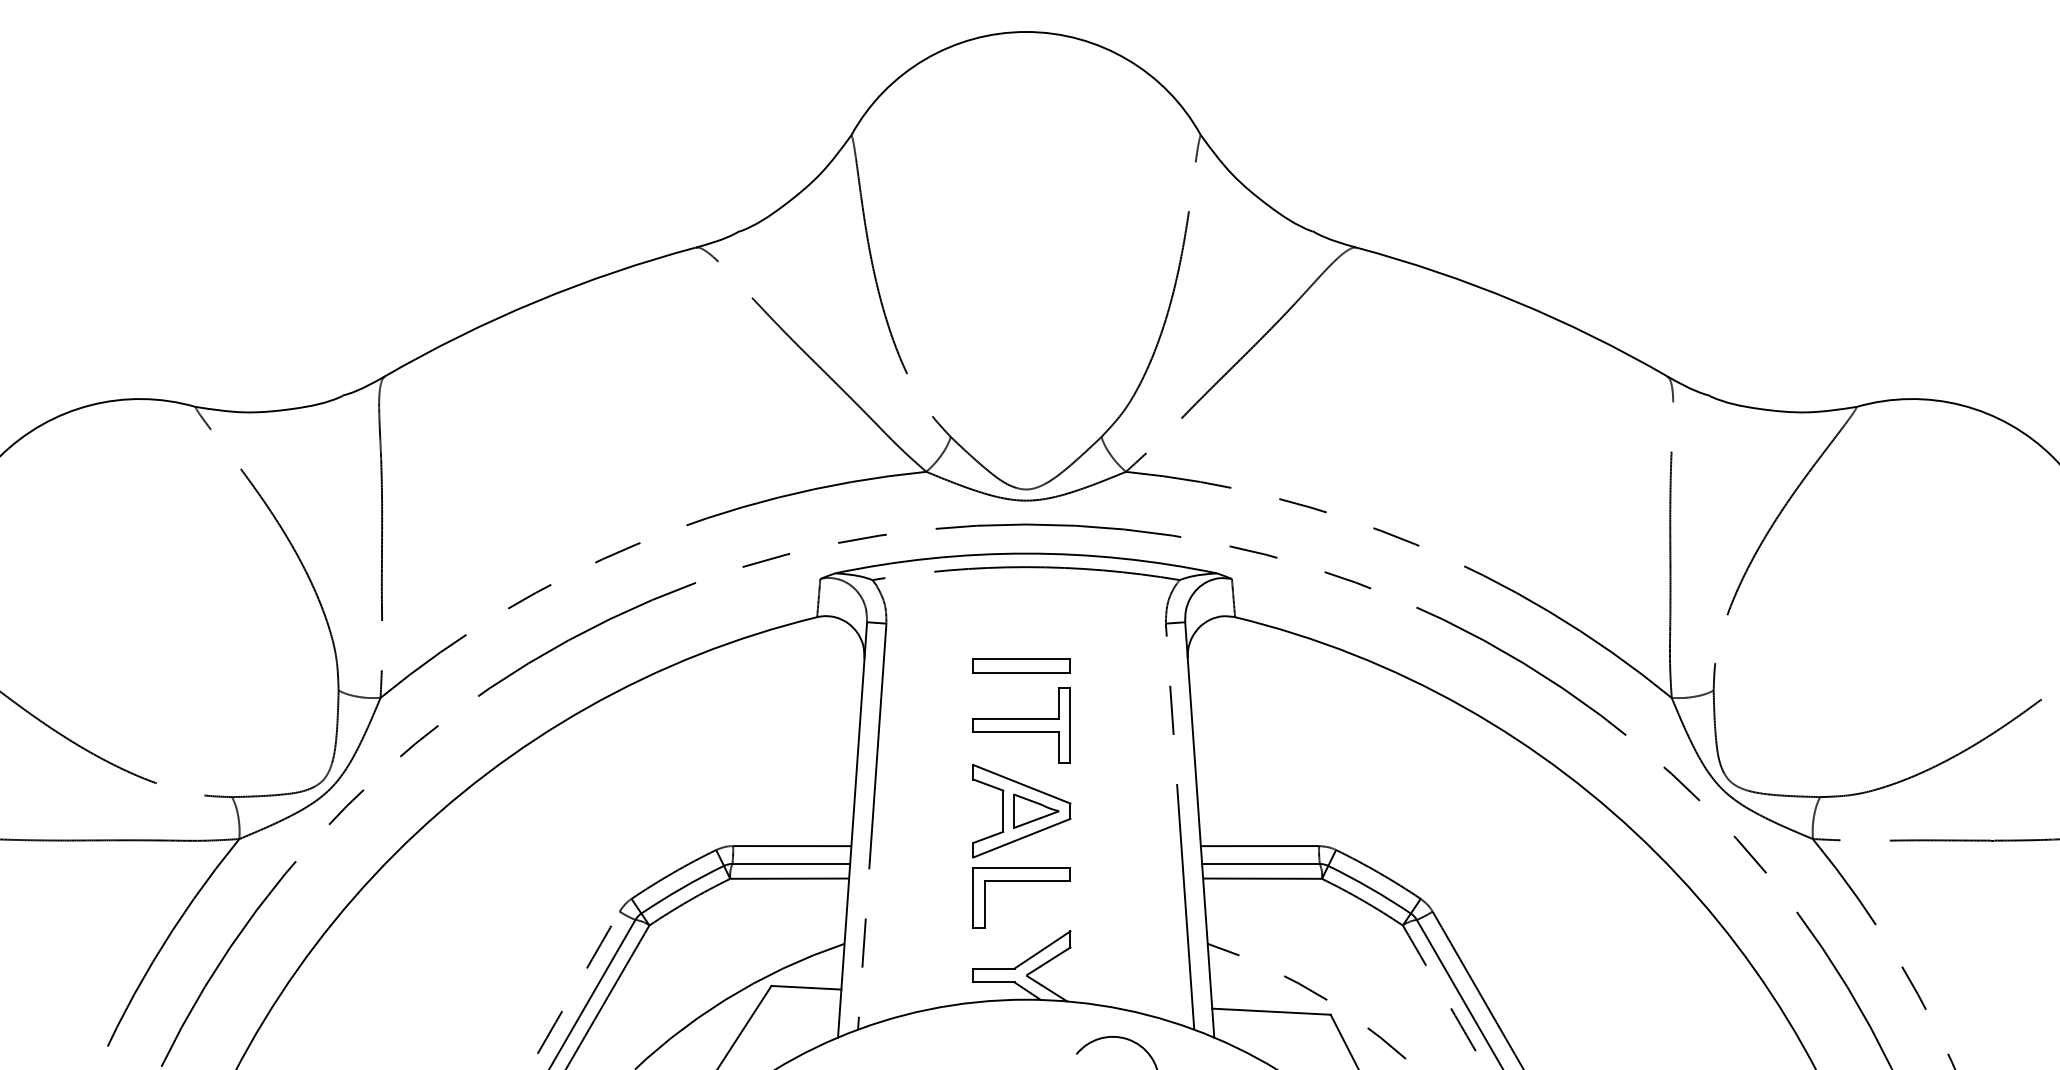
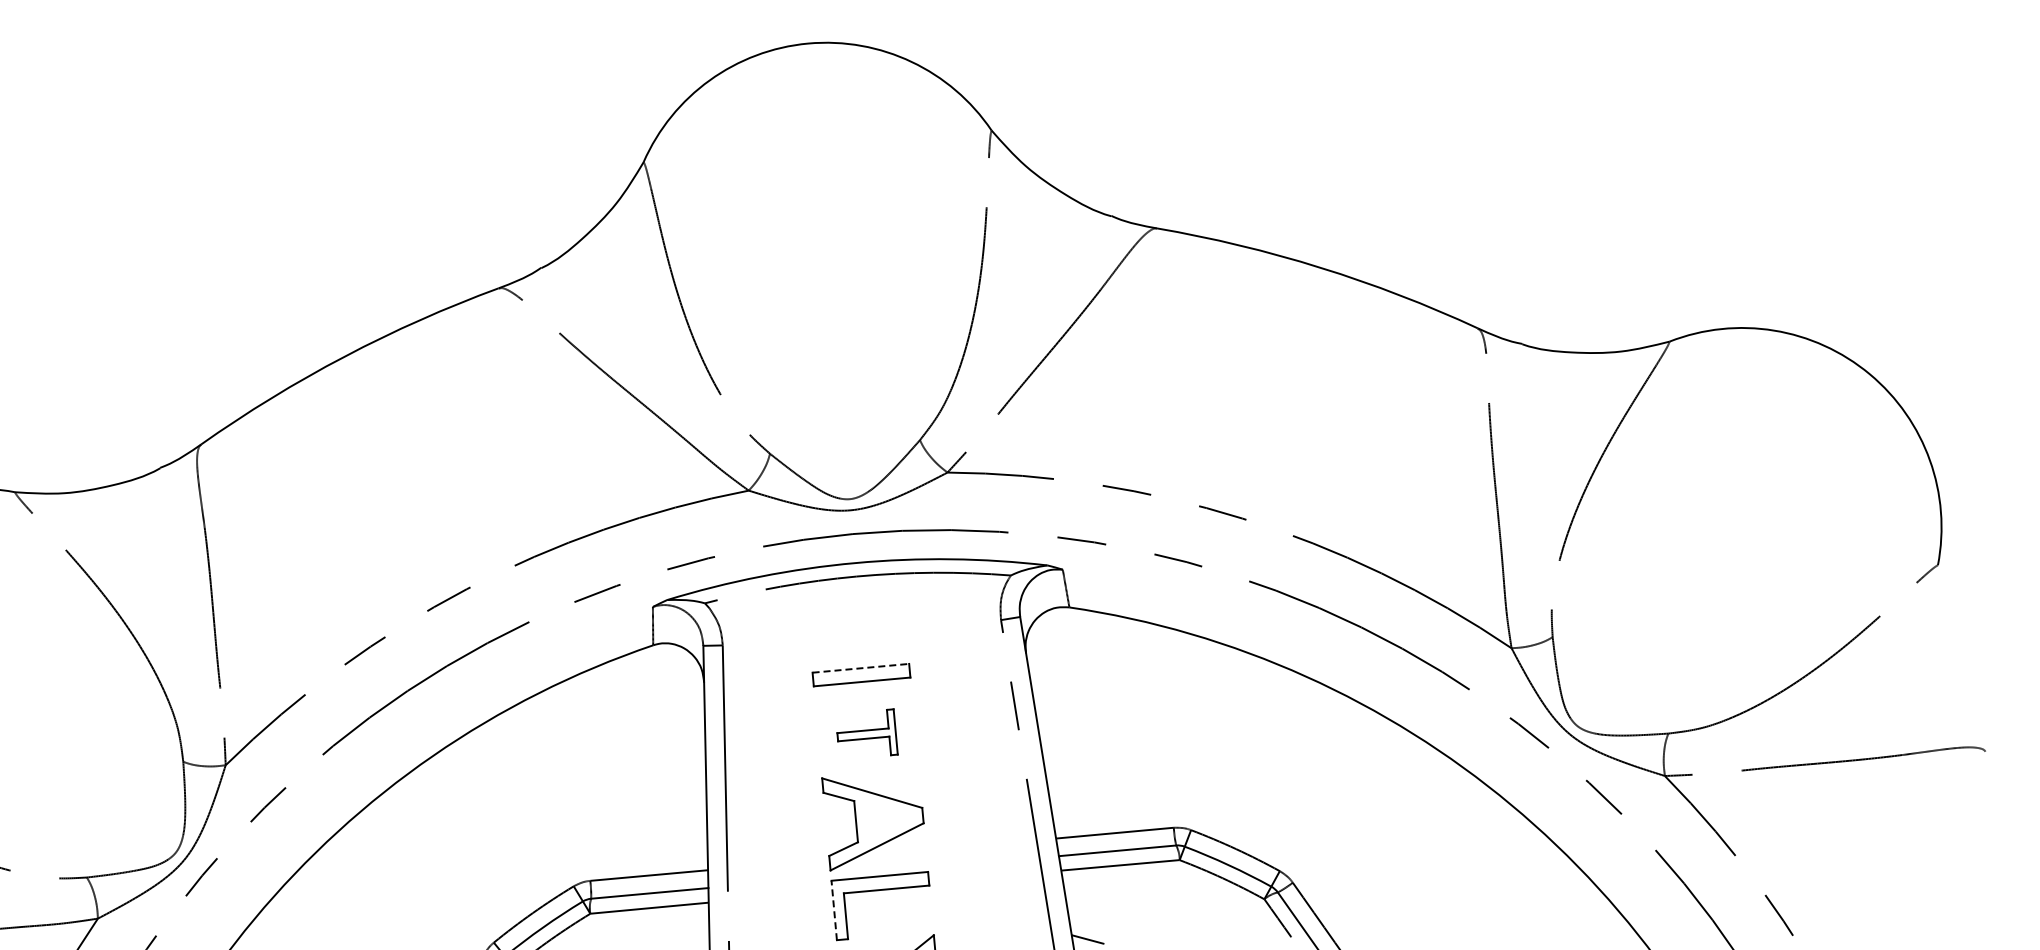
line: (1022, 658) -> (861, 667), solid -> dashed
part: (1021, 725) -> (866, 734), size x0.6
part: (1036, 810) -> (889, 817), removed
line: (973, 897) -> (834, 910), solid -> dashed

